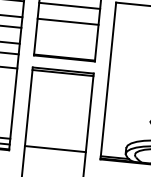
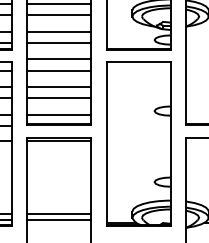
line: (67, 32) -> (59, 98), added
line: (65, 48) -> (59, 114), added
line: (56, 143) -> (59, 214), added

